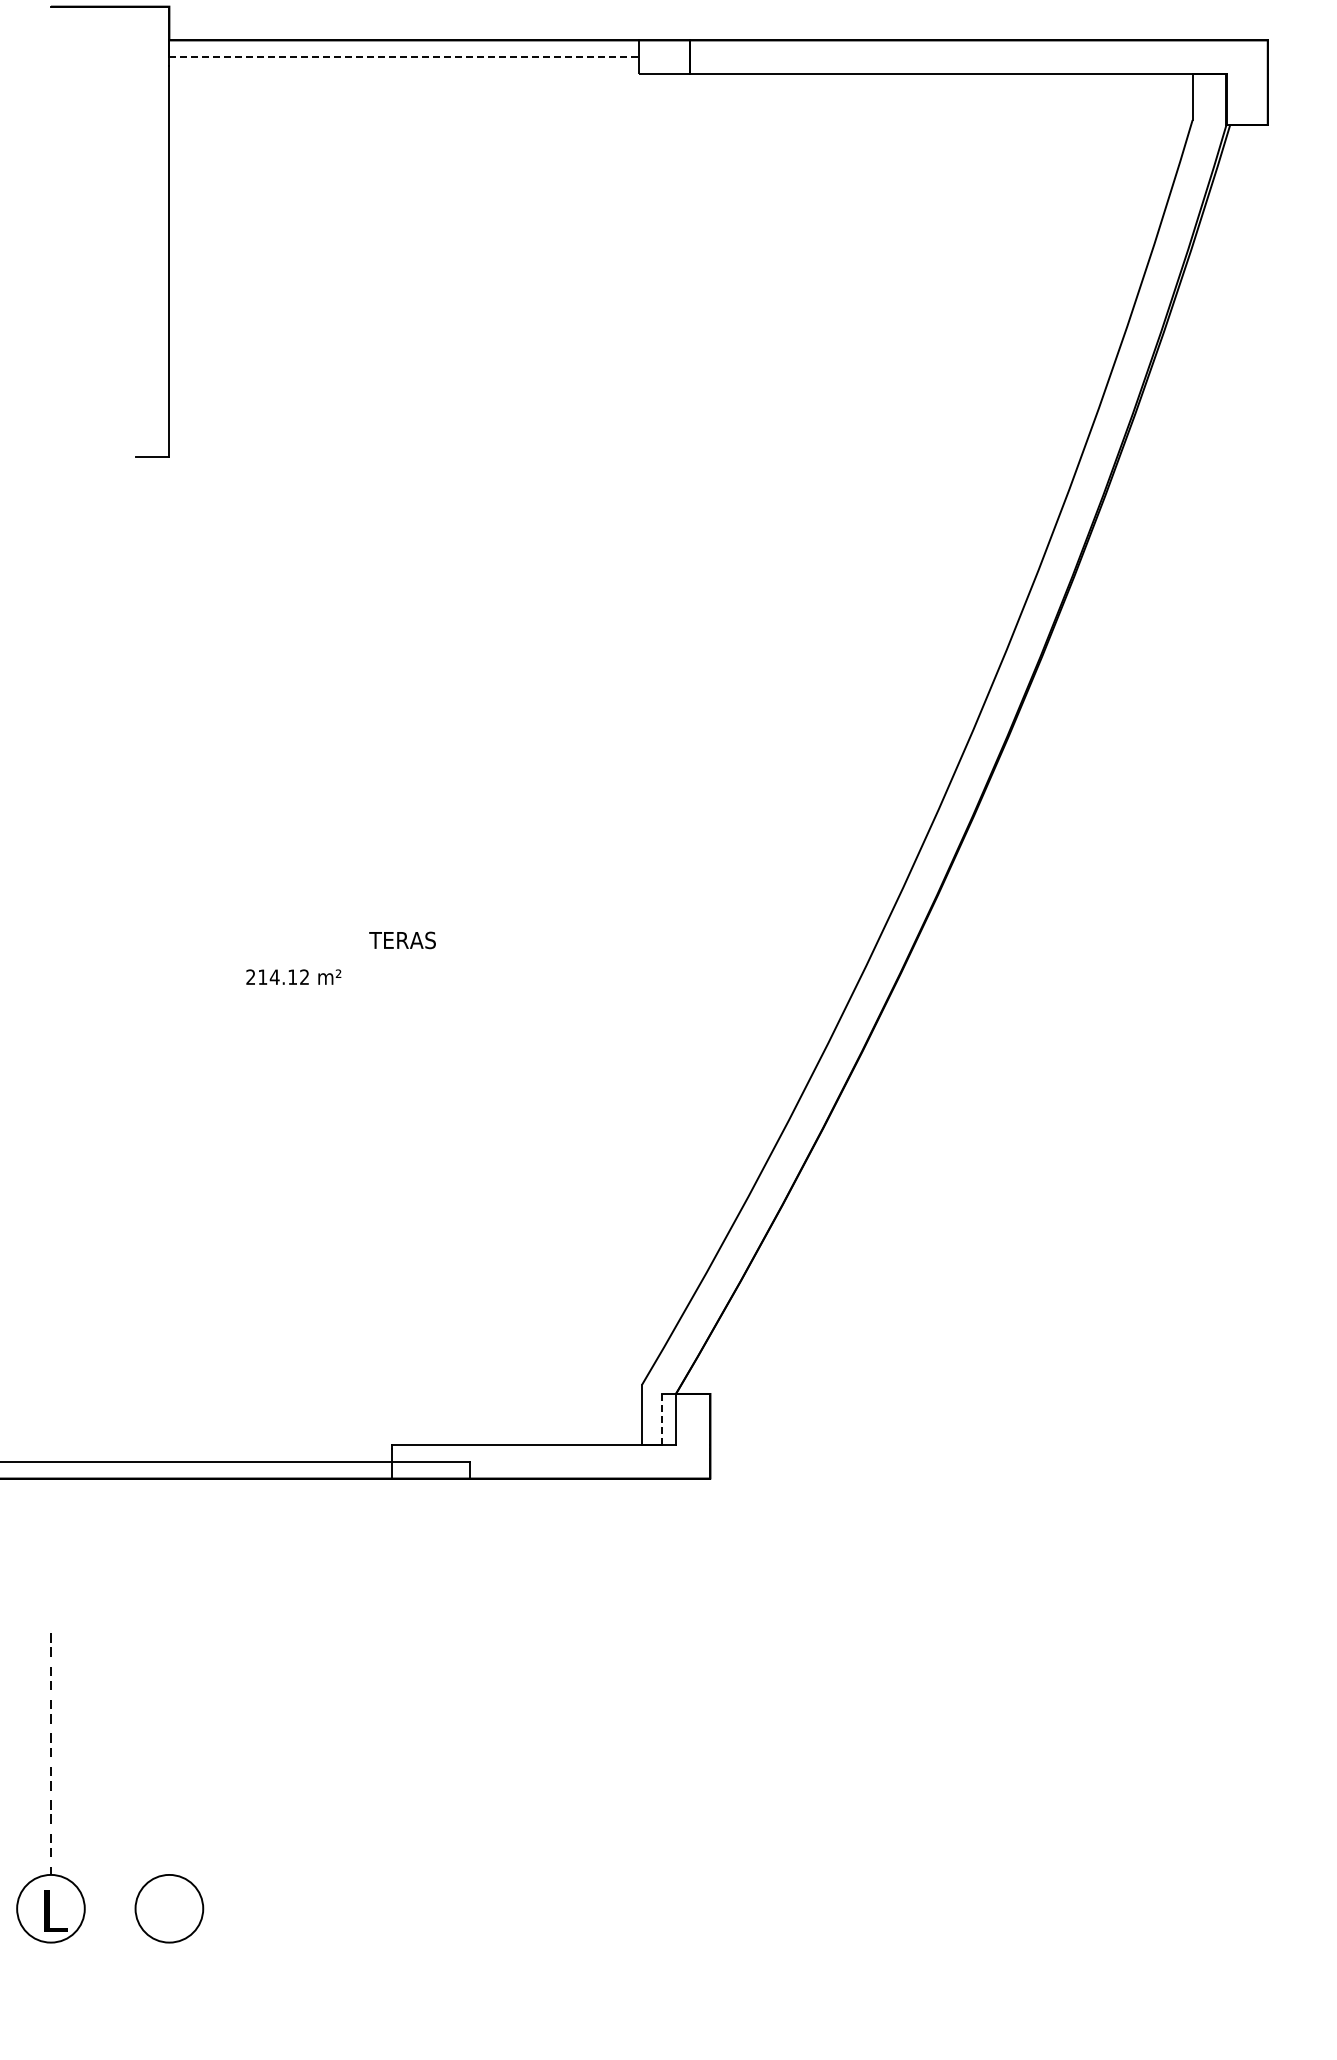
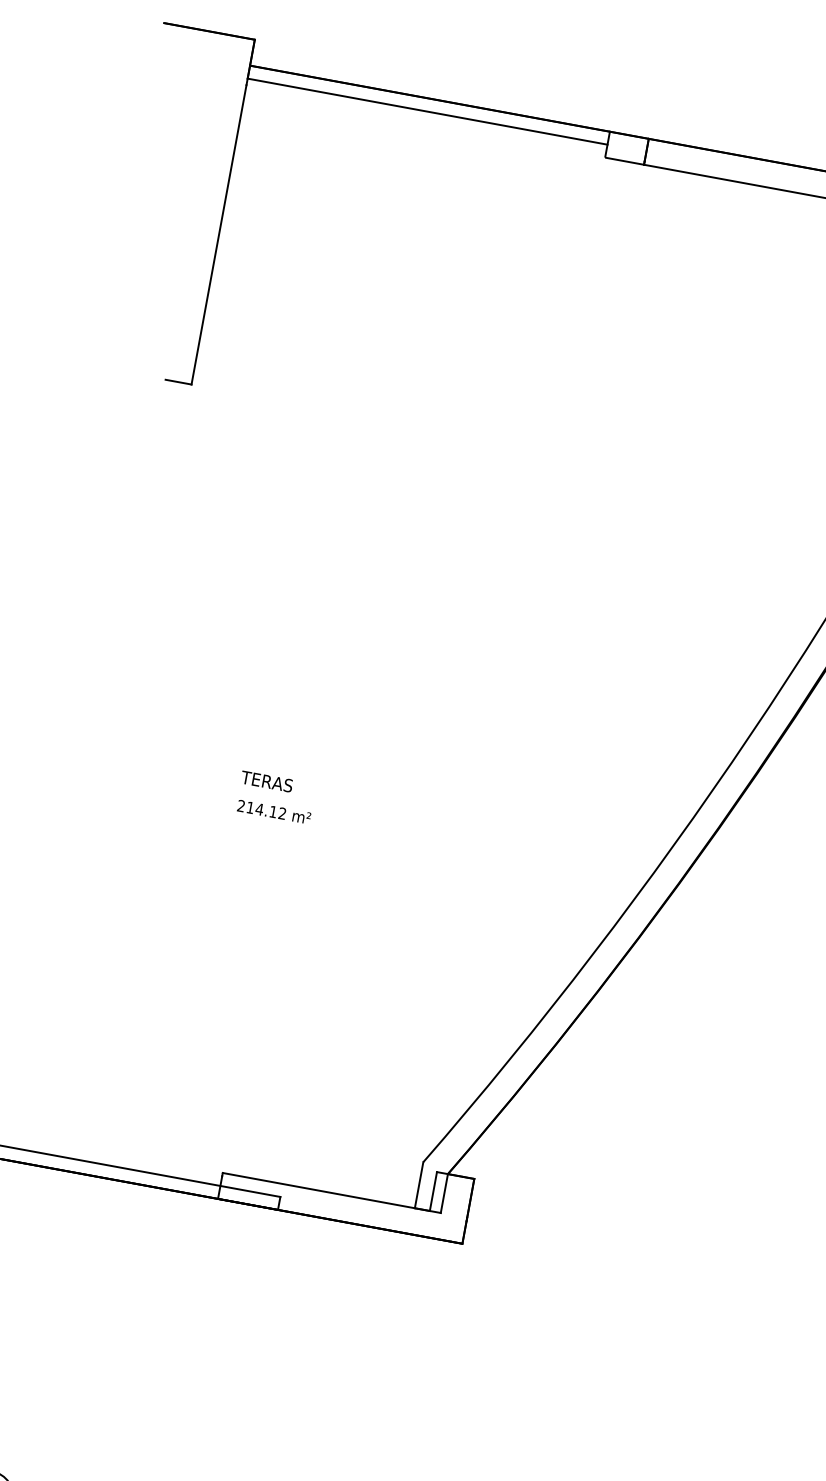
line: (404, 57) -> (427, 111), dashed -> solid
text: (402, 940) -> (266, 781), moved
text: (293, 976) -> (274, 811), moved
line: (661, 1419) -> (433, 1191), dashed -> solid

